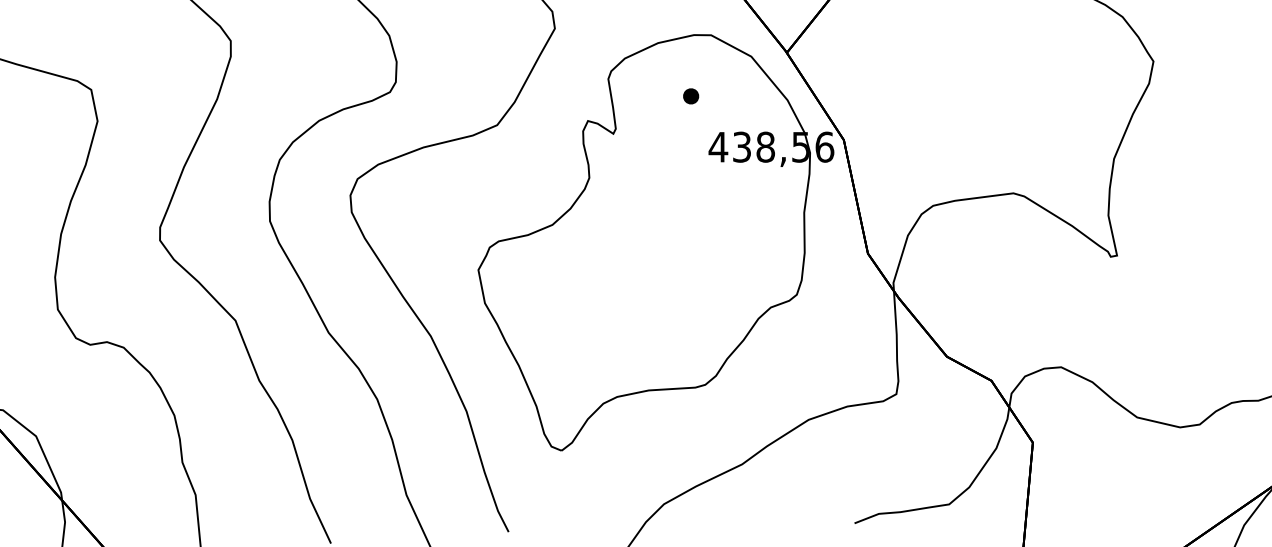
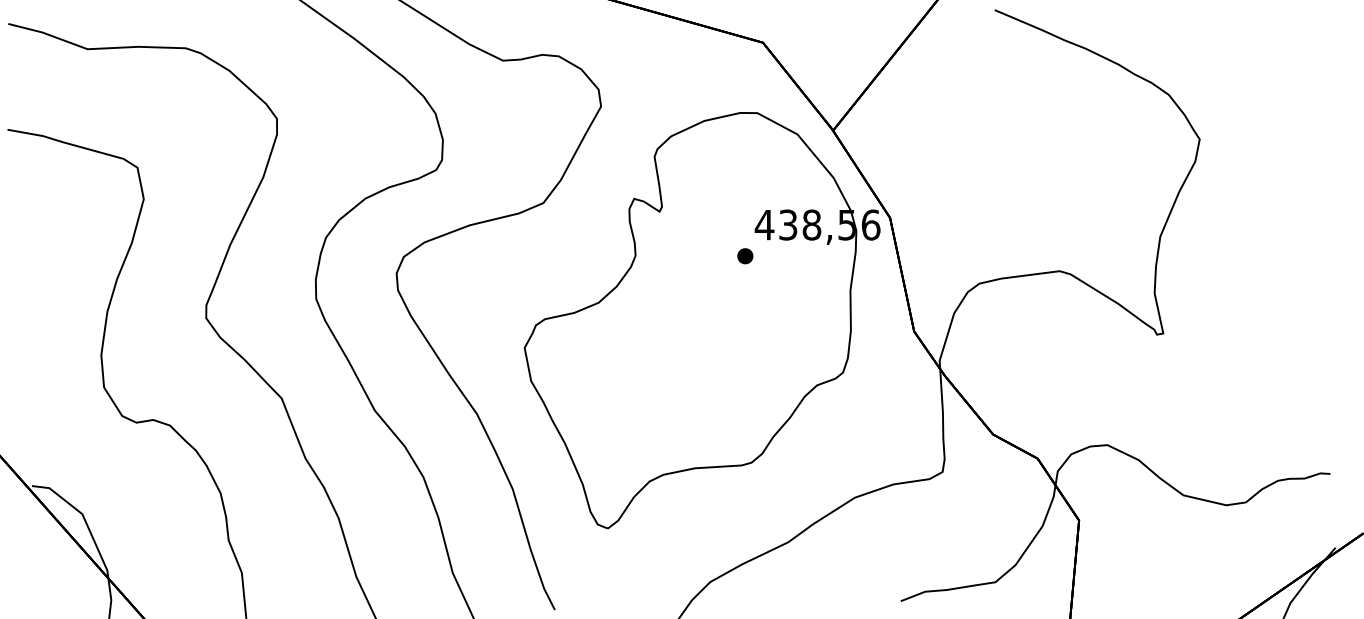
part: (691, 96) -> (745, 256), moved

